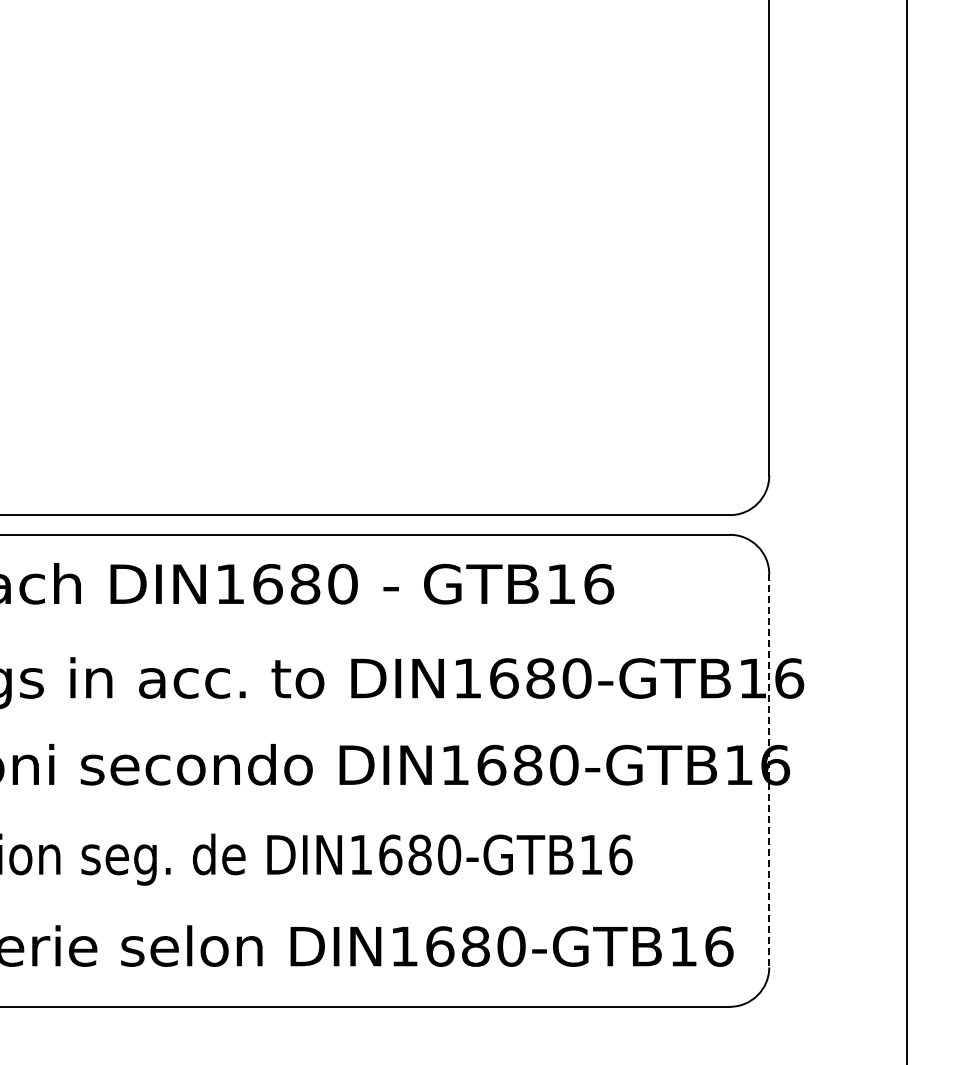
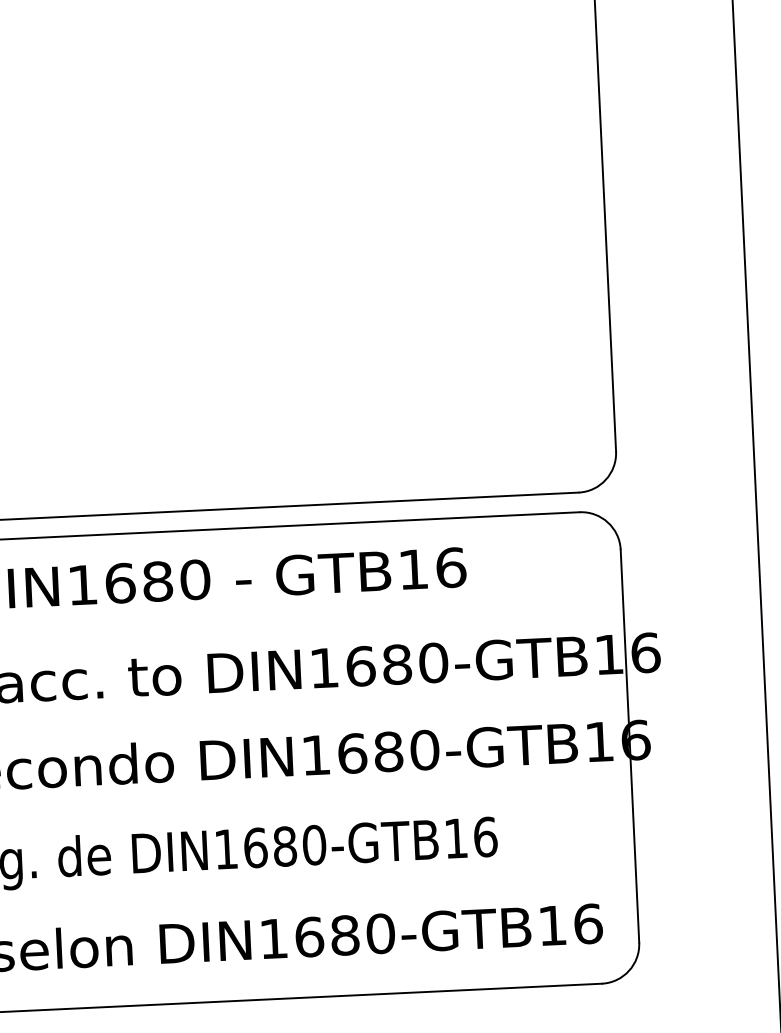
line: (769, 770) -> (630, 745), dashed -> solid

